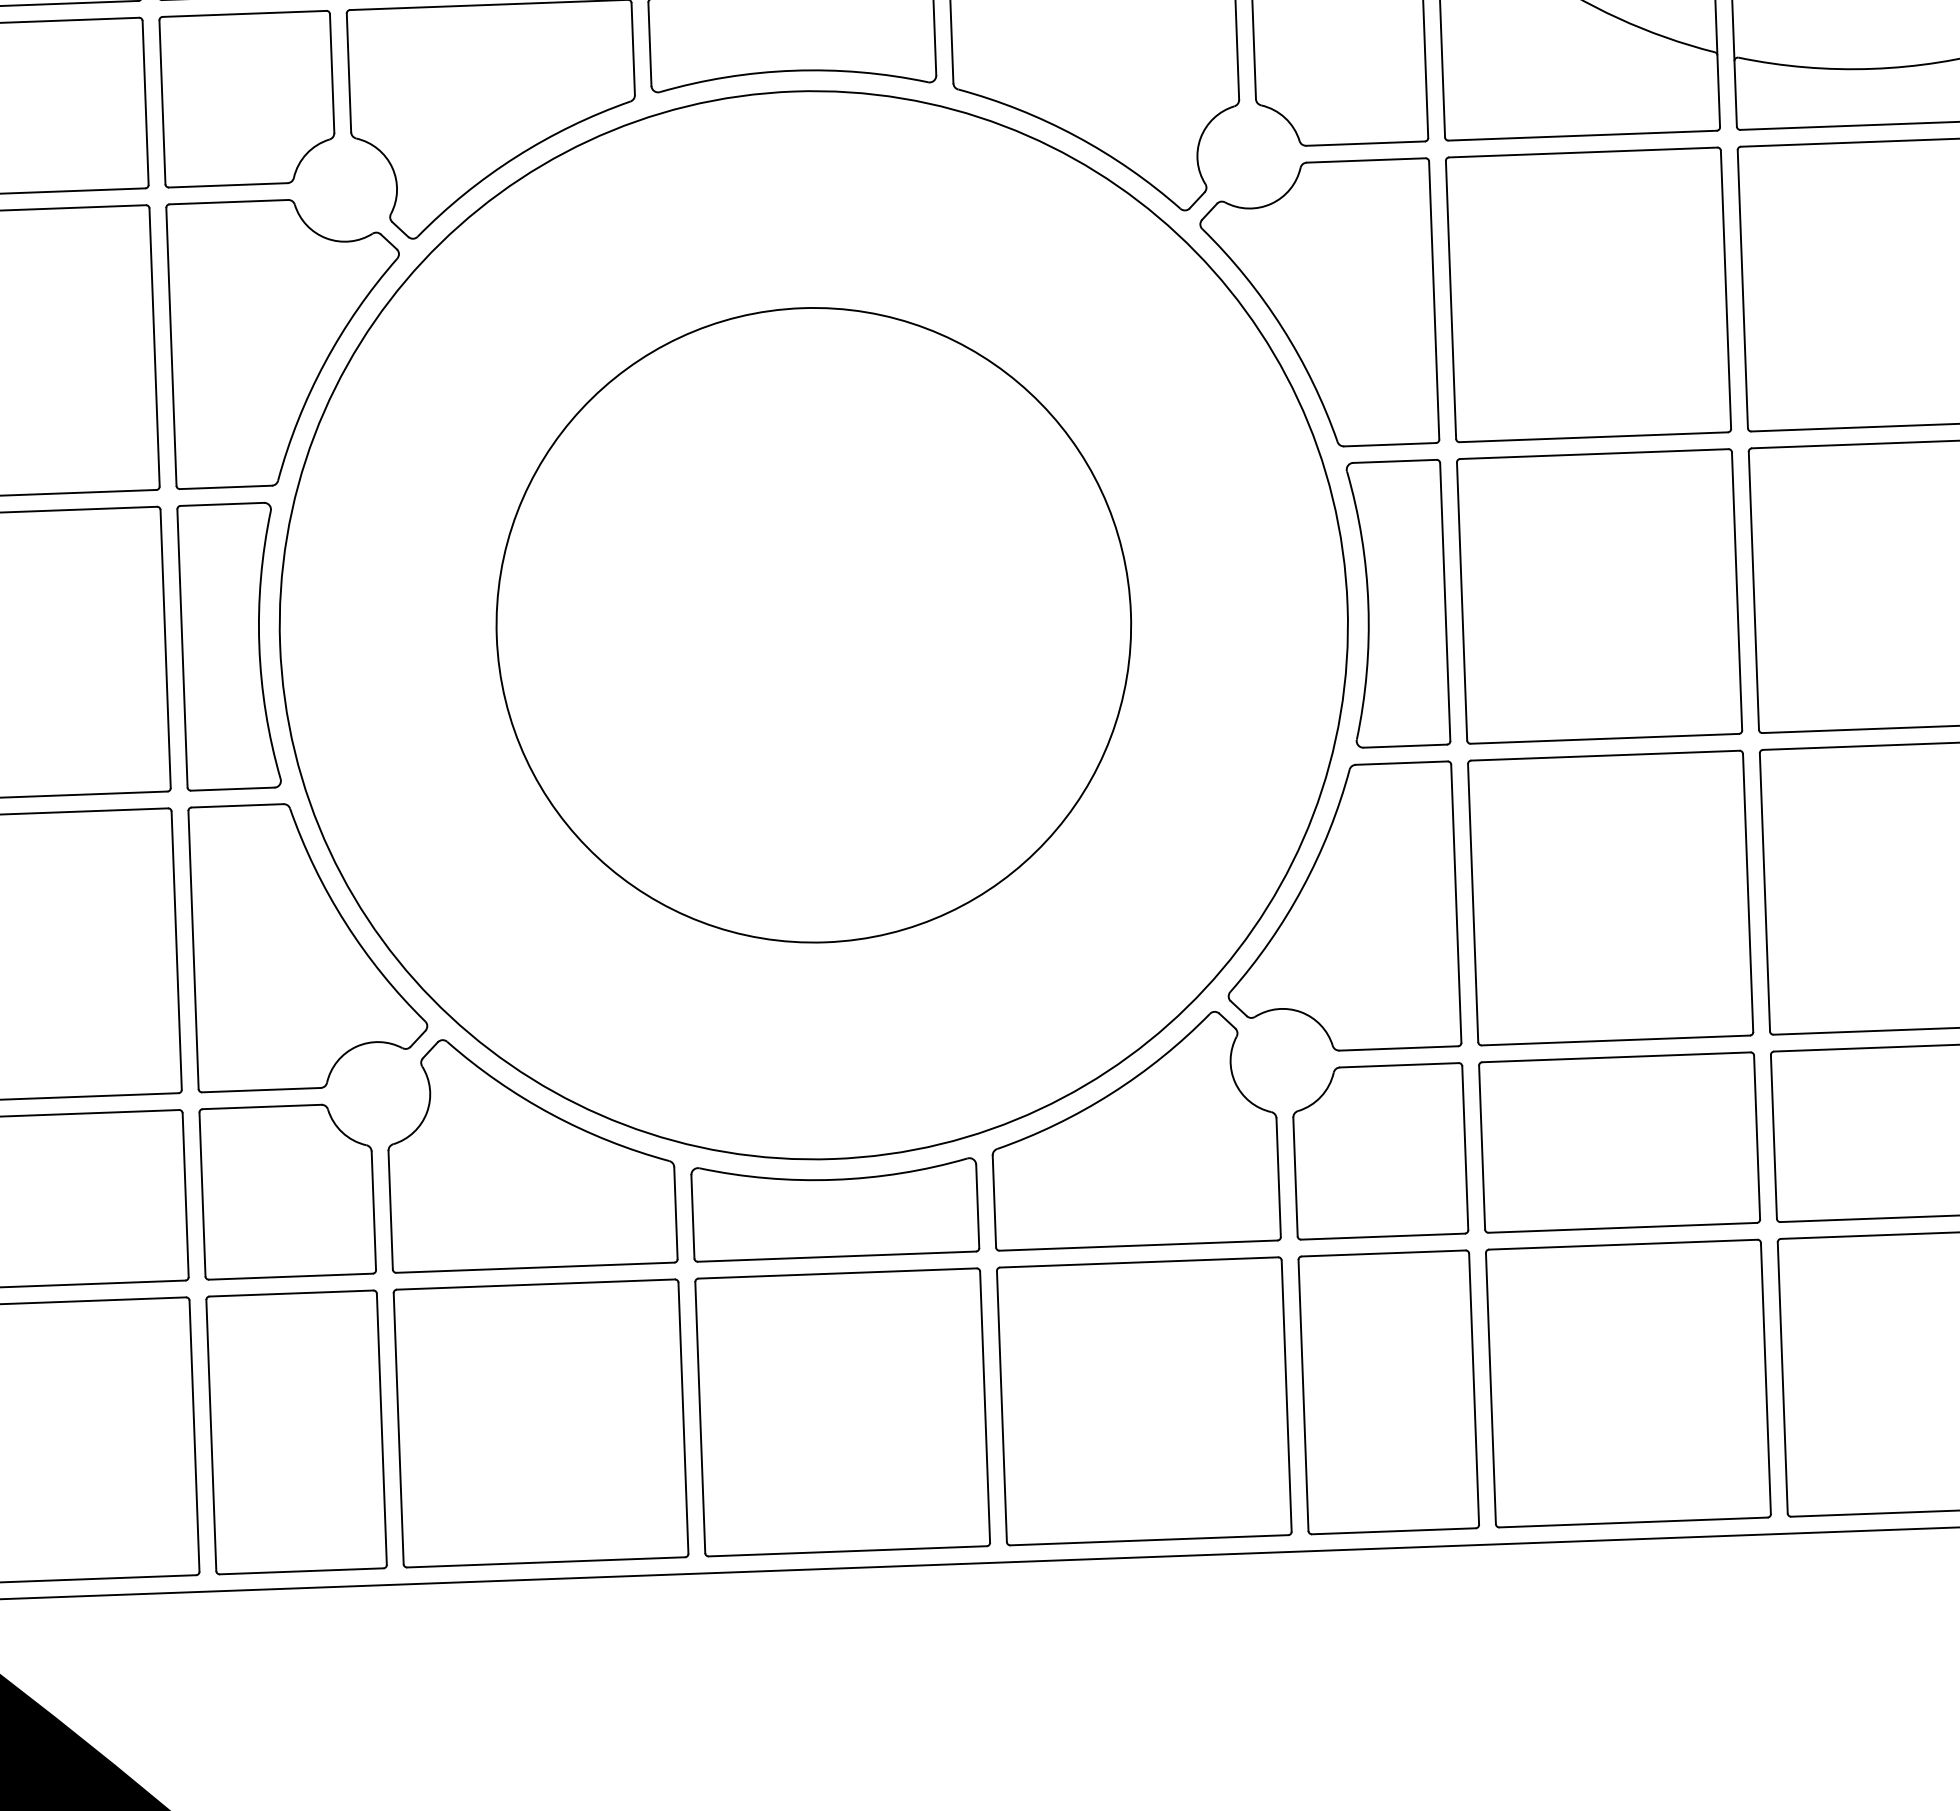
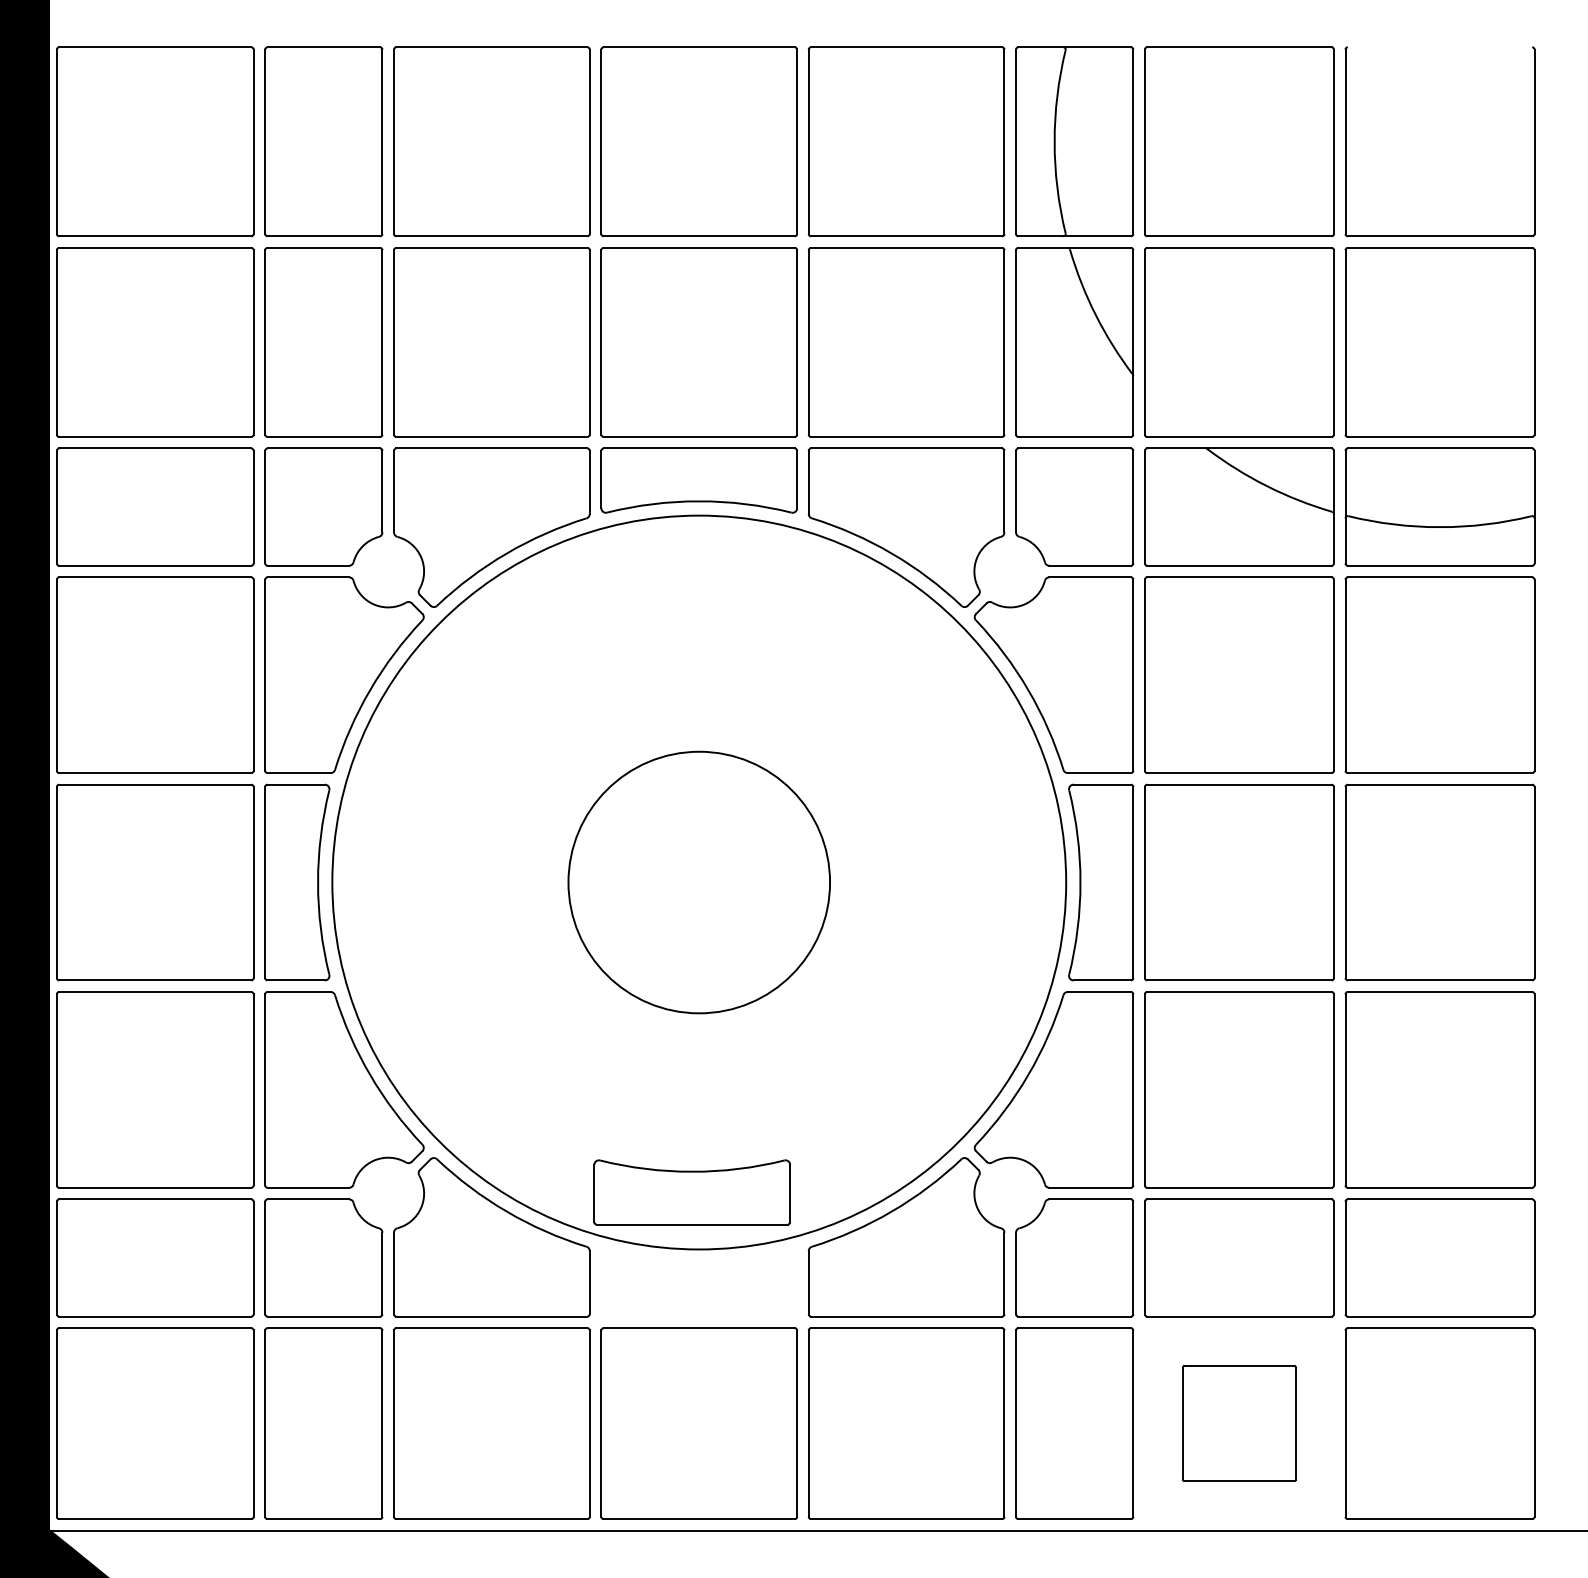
circle: (814, 625) -> (699, 882), size x0.6
part: (834, 1209) -> (691, 1192), moved
part: (1628, 1383) -> (1239, 1423), size x0.6

